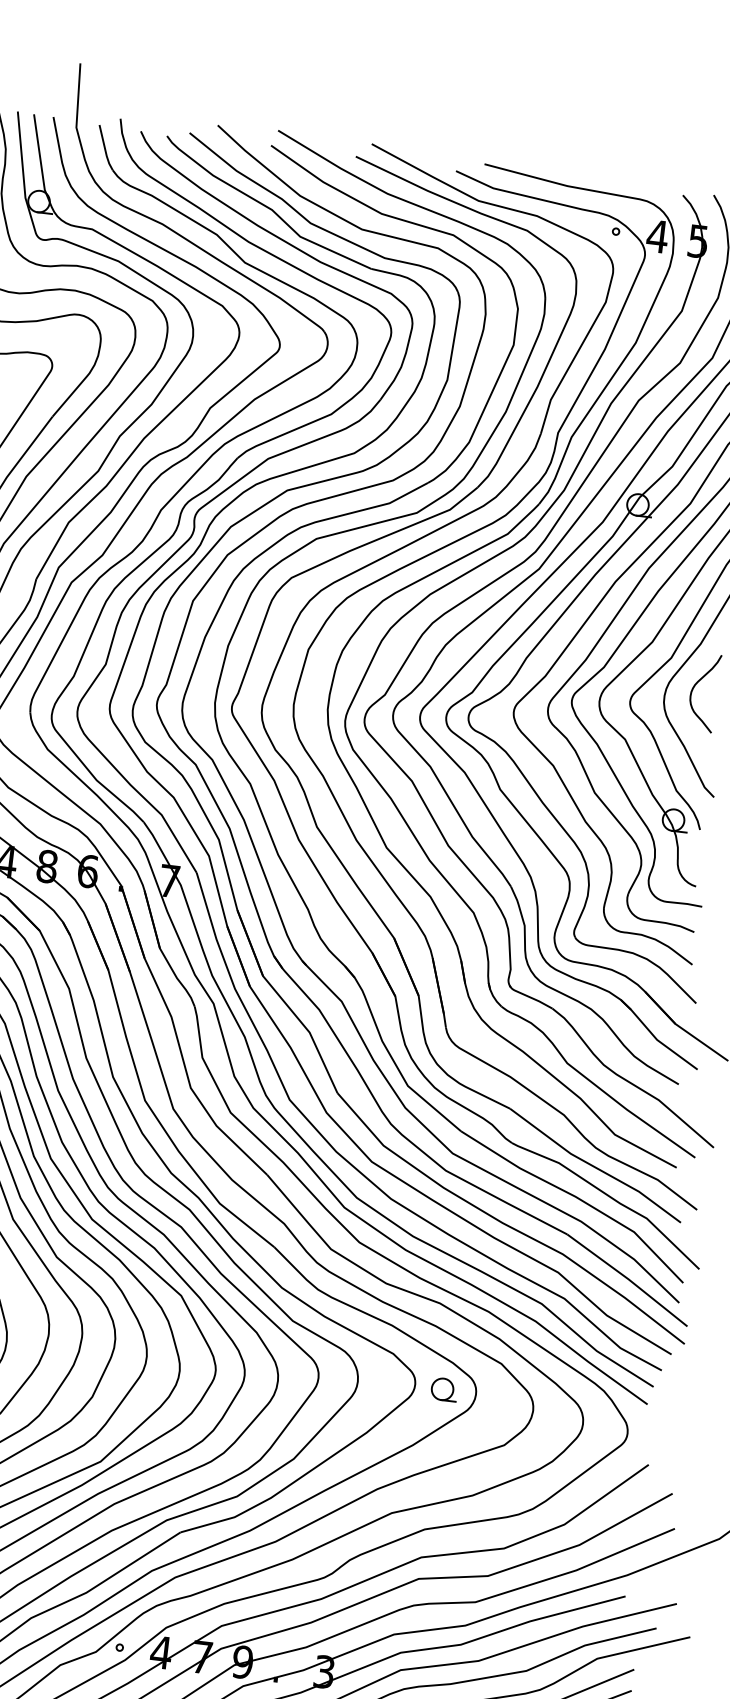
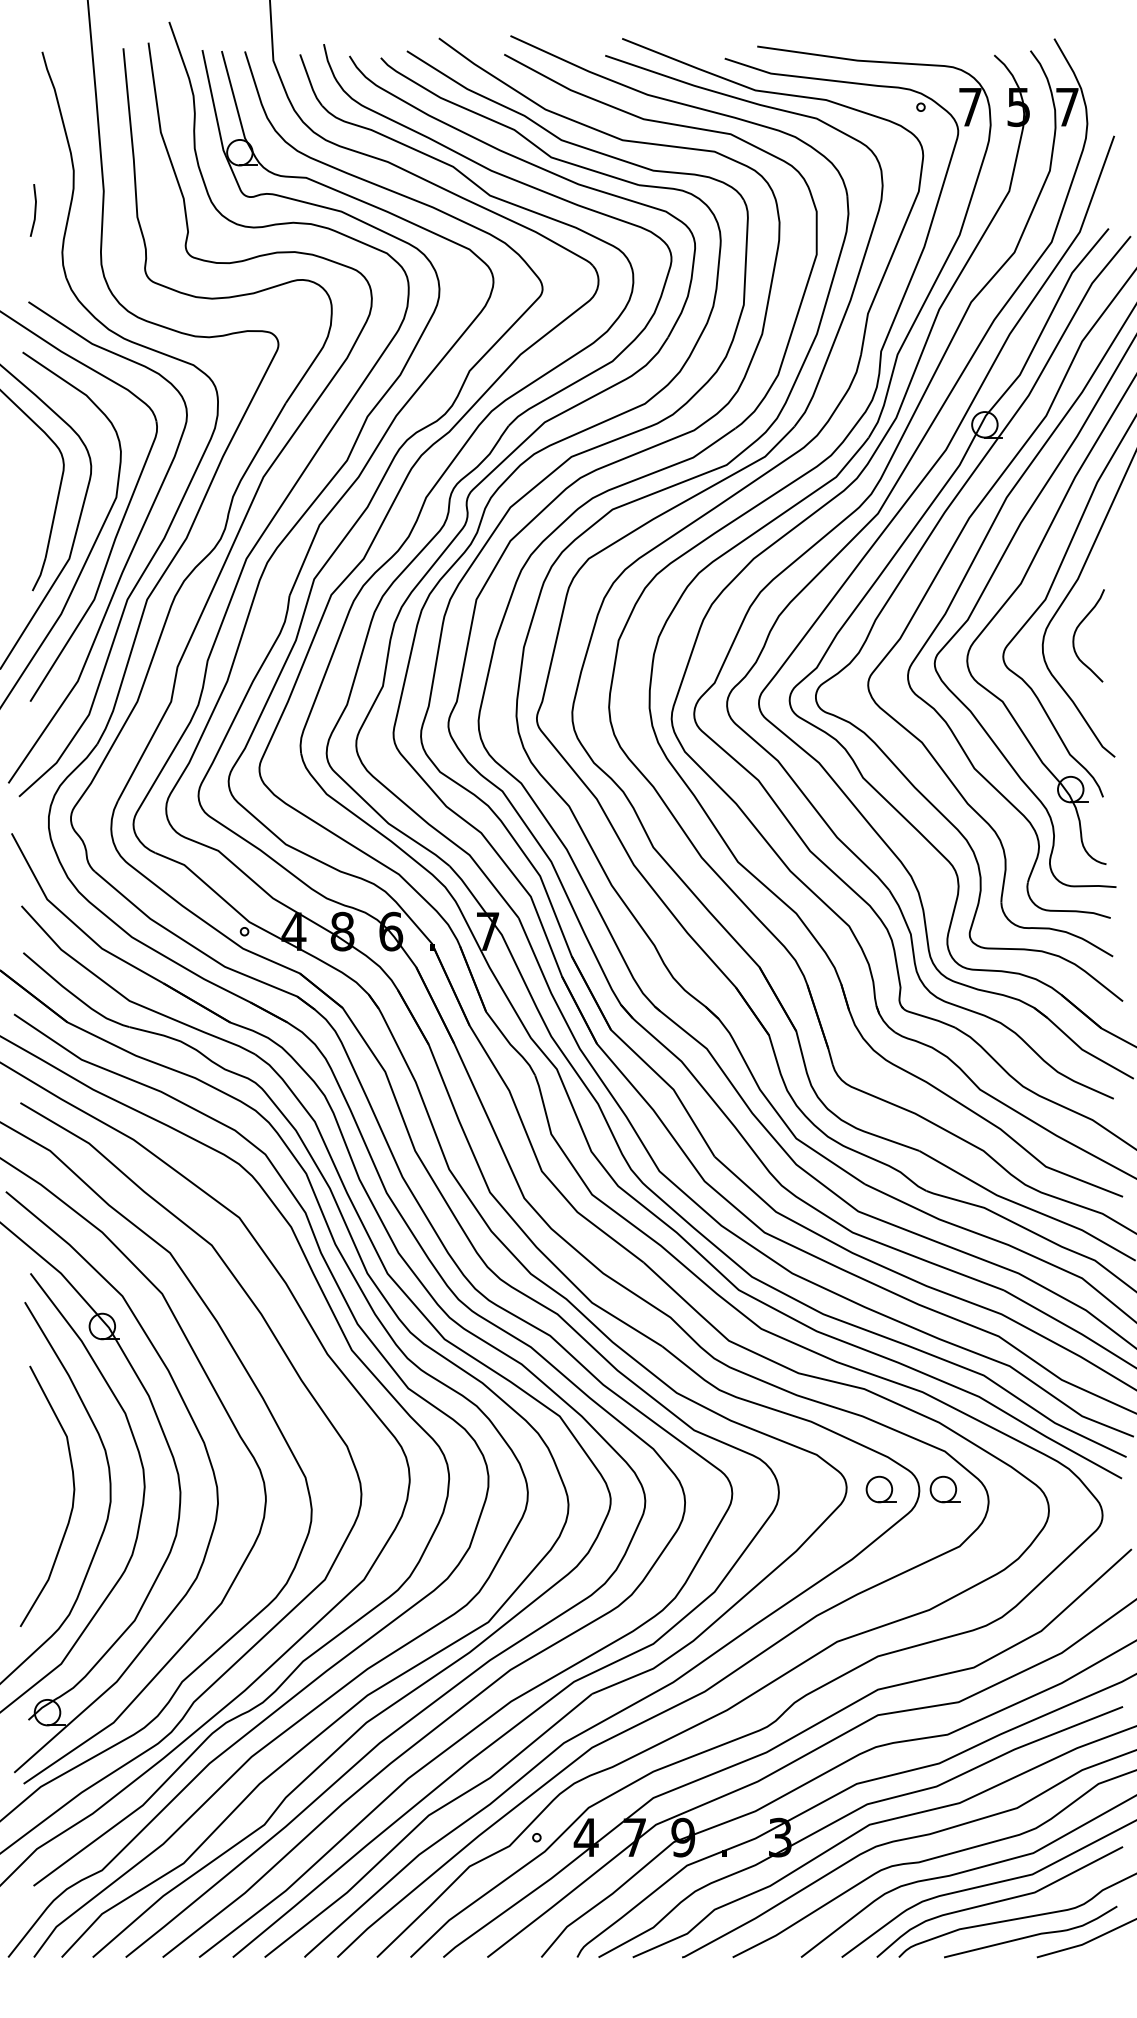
text: (656, 236) -> (969, 107), 4 -> 7
part: (497, 1395) -> (944, 1489), added

